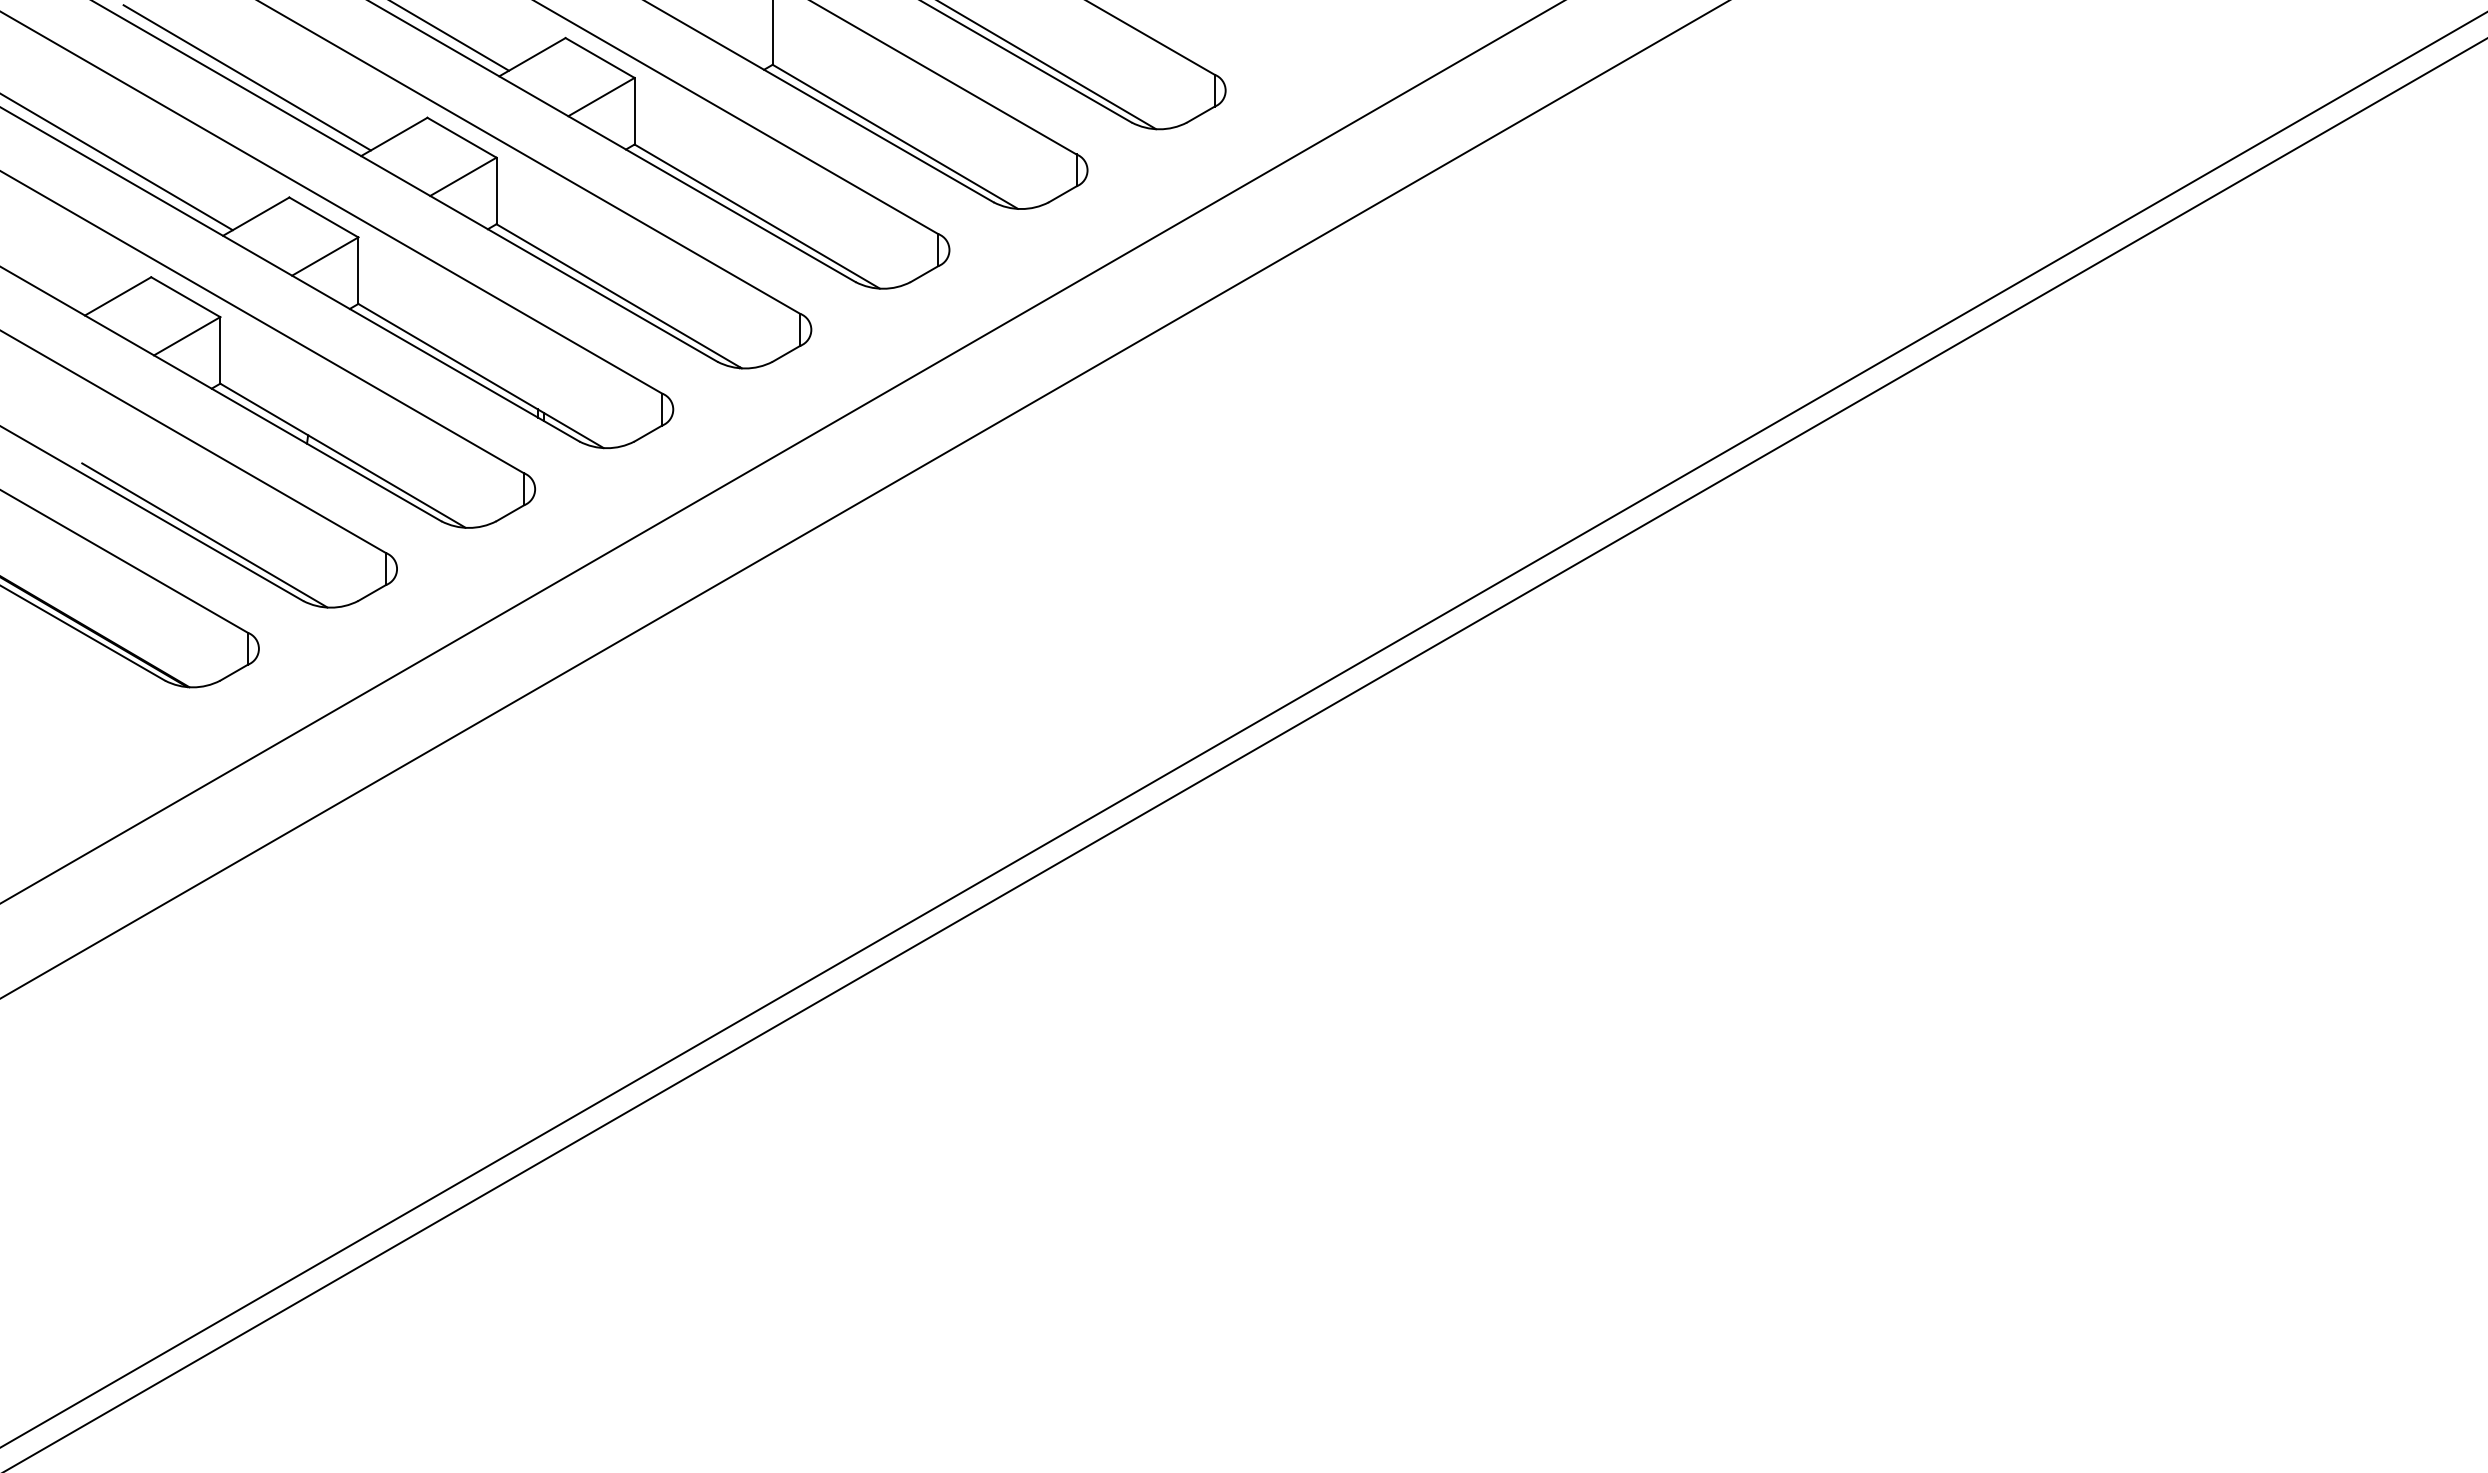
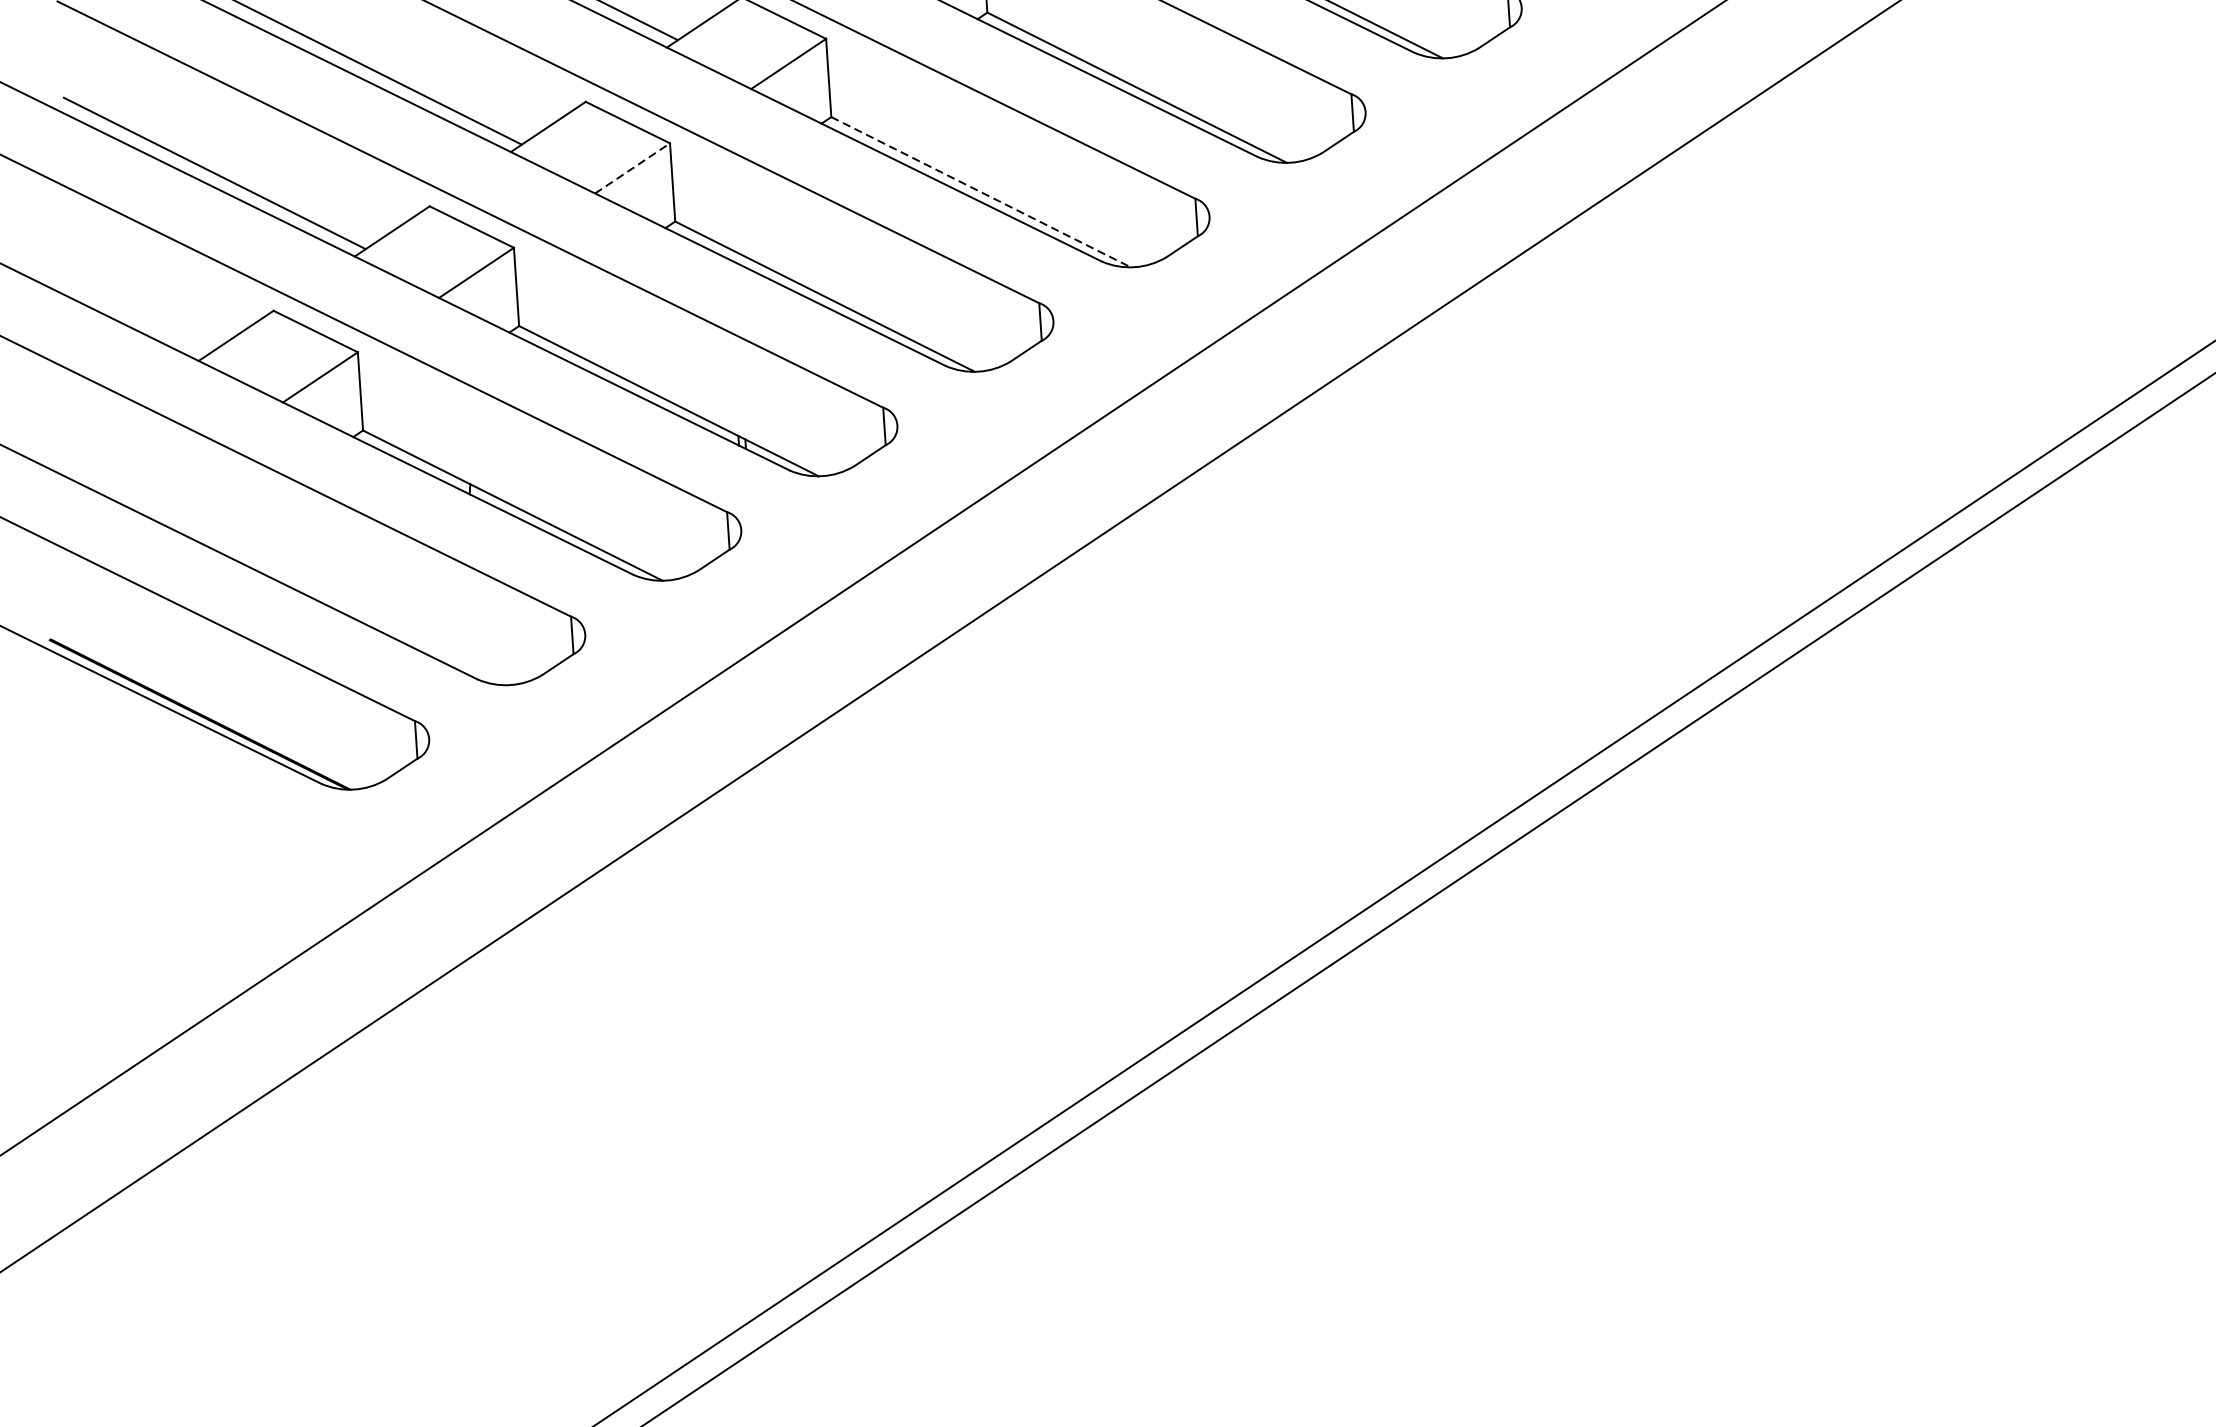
line: (463, 176) -> (632, 168), solid -> dashed
line: (757, 216) -> (981, 192), solid -> dashed
line: (204, 535) -> (356, 610), removed

